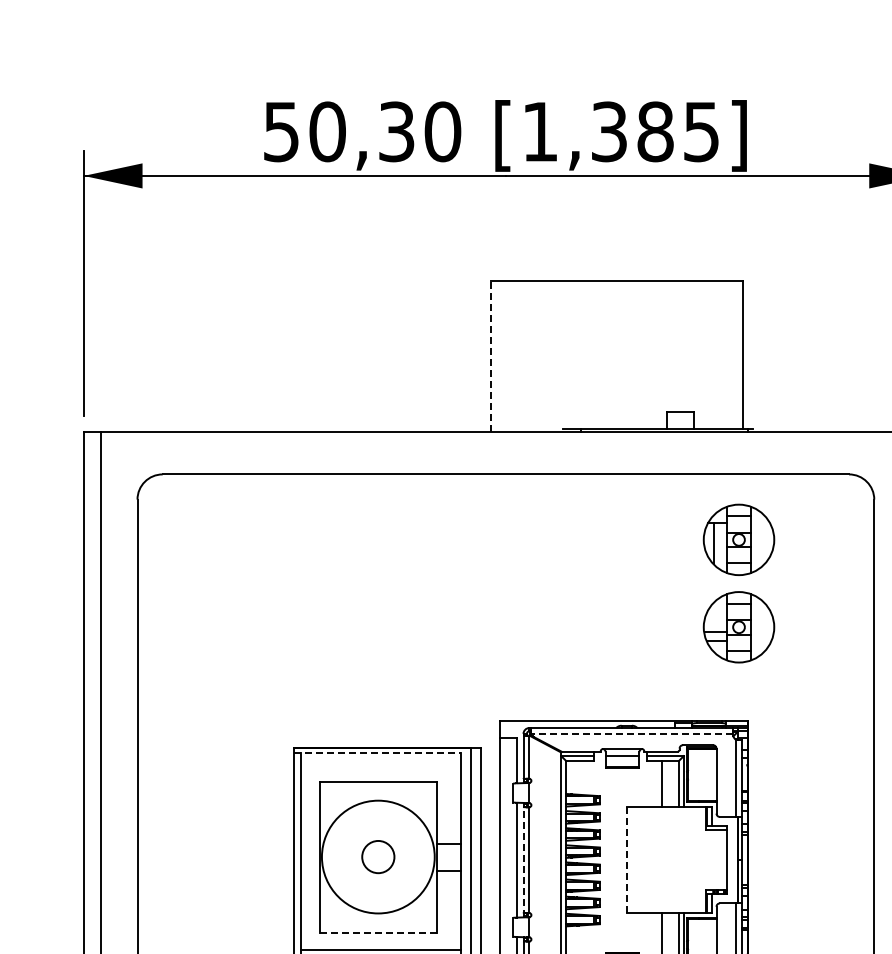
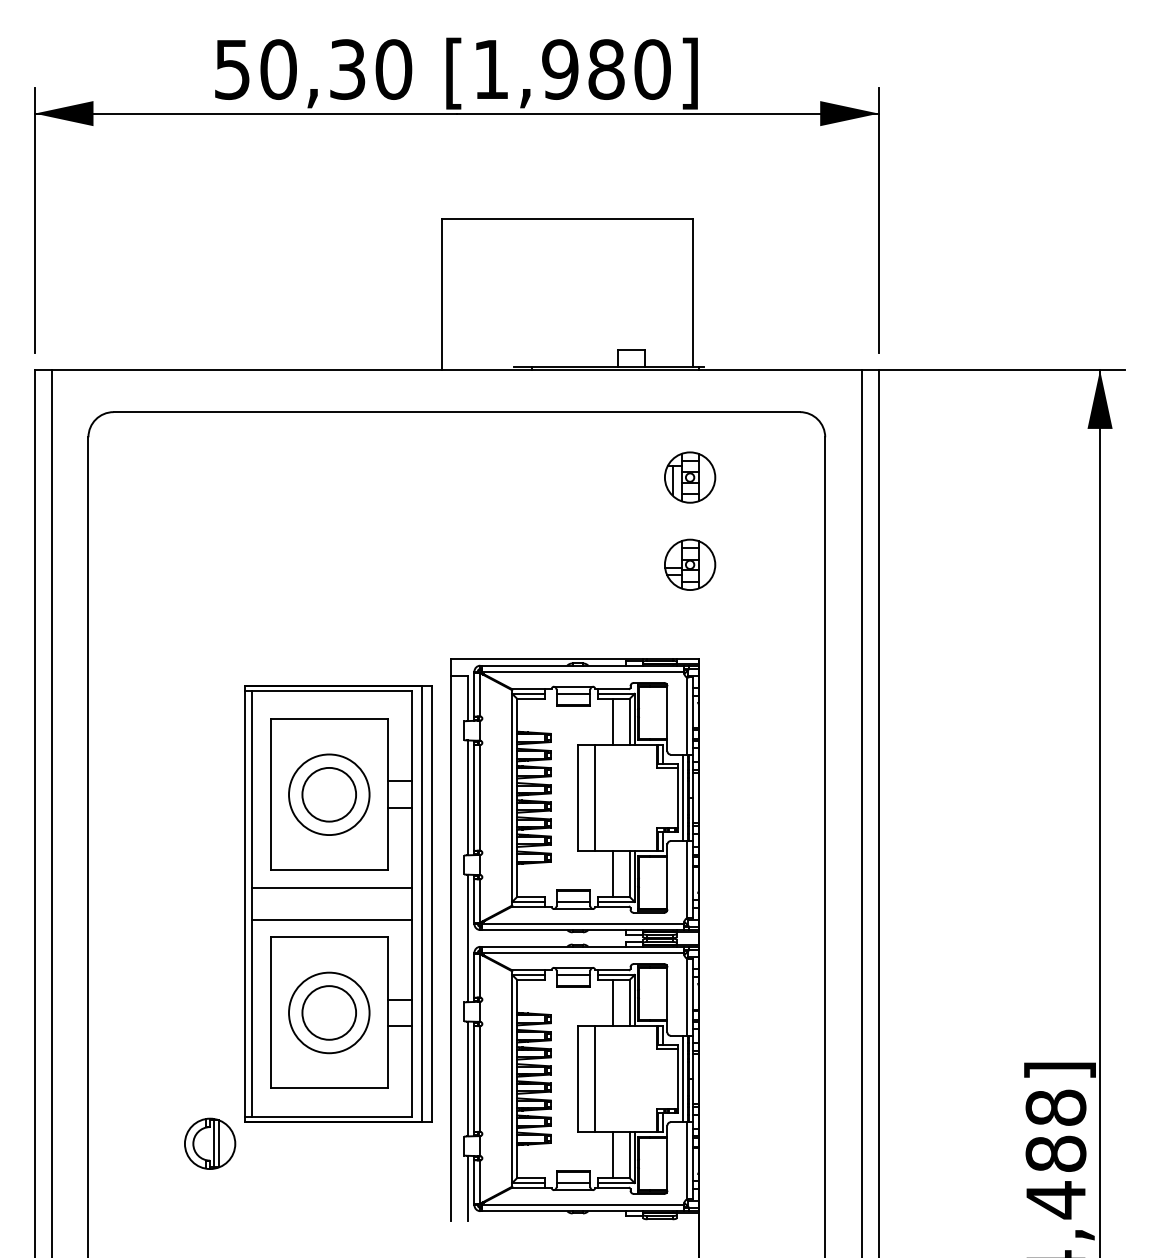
text: (655, 131) -> (606, 69), [1,385] -> [1,980]
line: (490, 356) -> (441, 294), dashed -> solid
part: (739, 539) -> (690, 477), size x0.71
part: (739, 626) -> (690, 564), size x0.71
line: (631, 733) -> (582, 671), dashed -> solid
line: (377, 752) -> (328, 690), dashed -> solid
circle: (378, 856) -> (329, 794), size x0.71
circle: (378, 856) -> (329, 794), size x1.67
line: (523, 859) -> (474, 797), dashed -> solid
line: (627, 859) -> (578, 797), dashed -> solid
line: (643, 859) -> (594, 797), added
line: (732, 859) -> (683, 797), added
line: (378, 932) -> (329, 870), dashed -> solid

